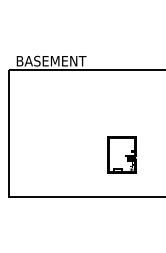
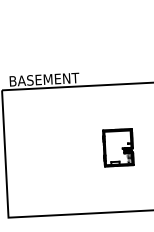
part: (121, 154) -> (117, 147), moved

